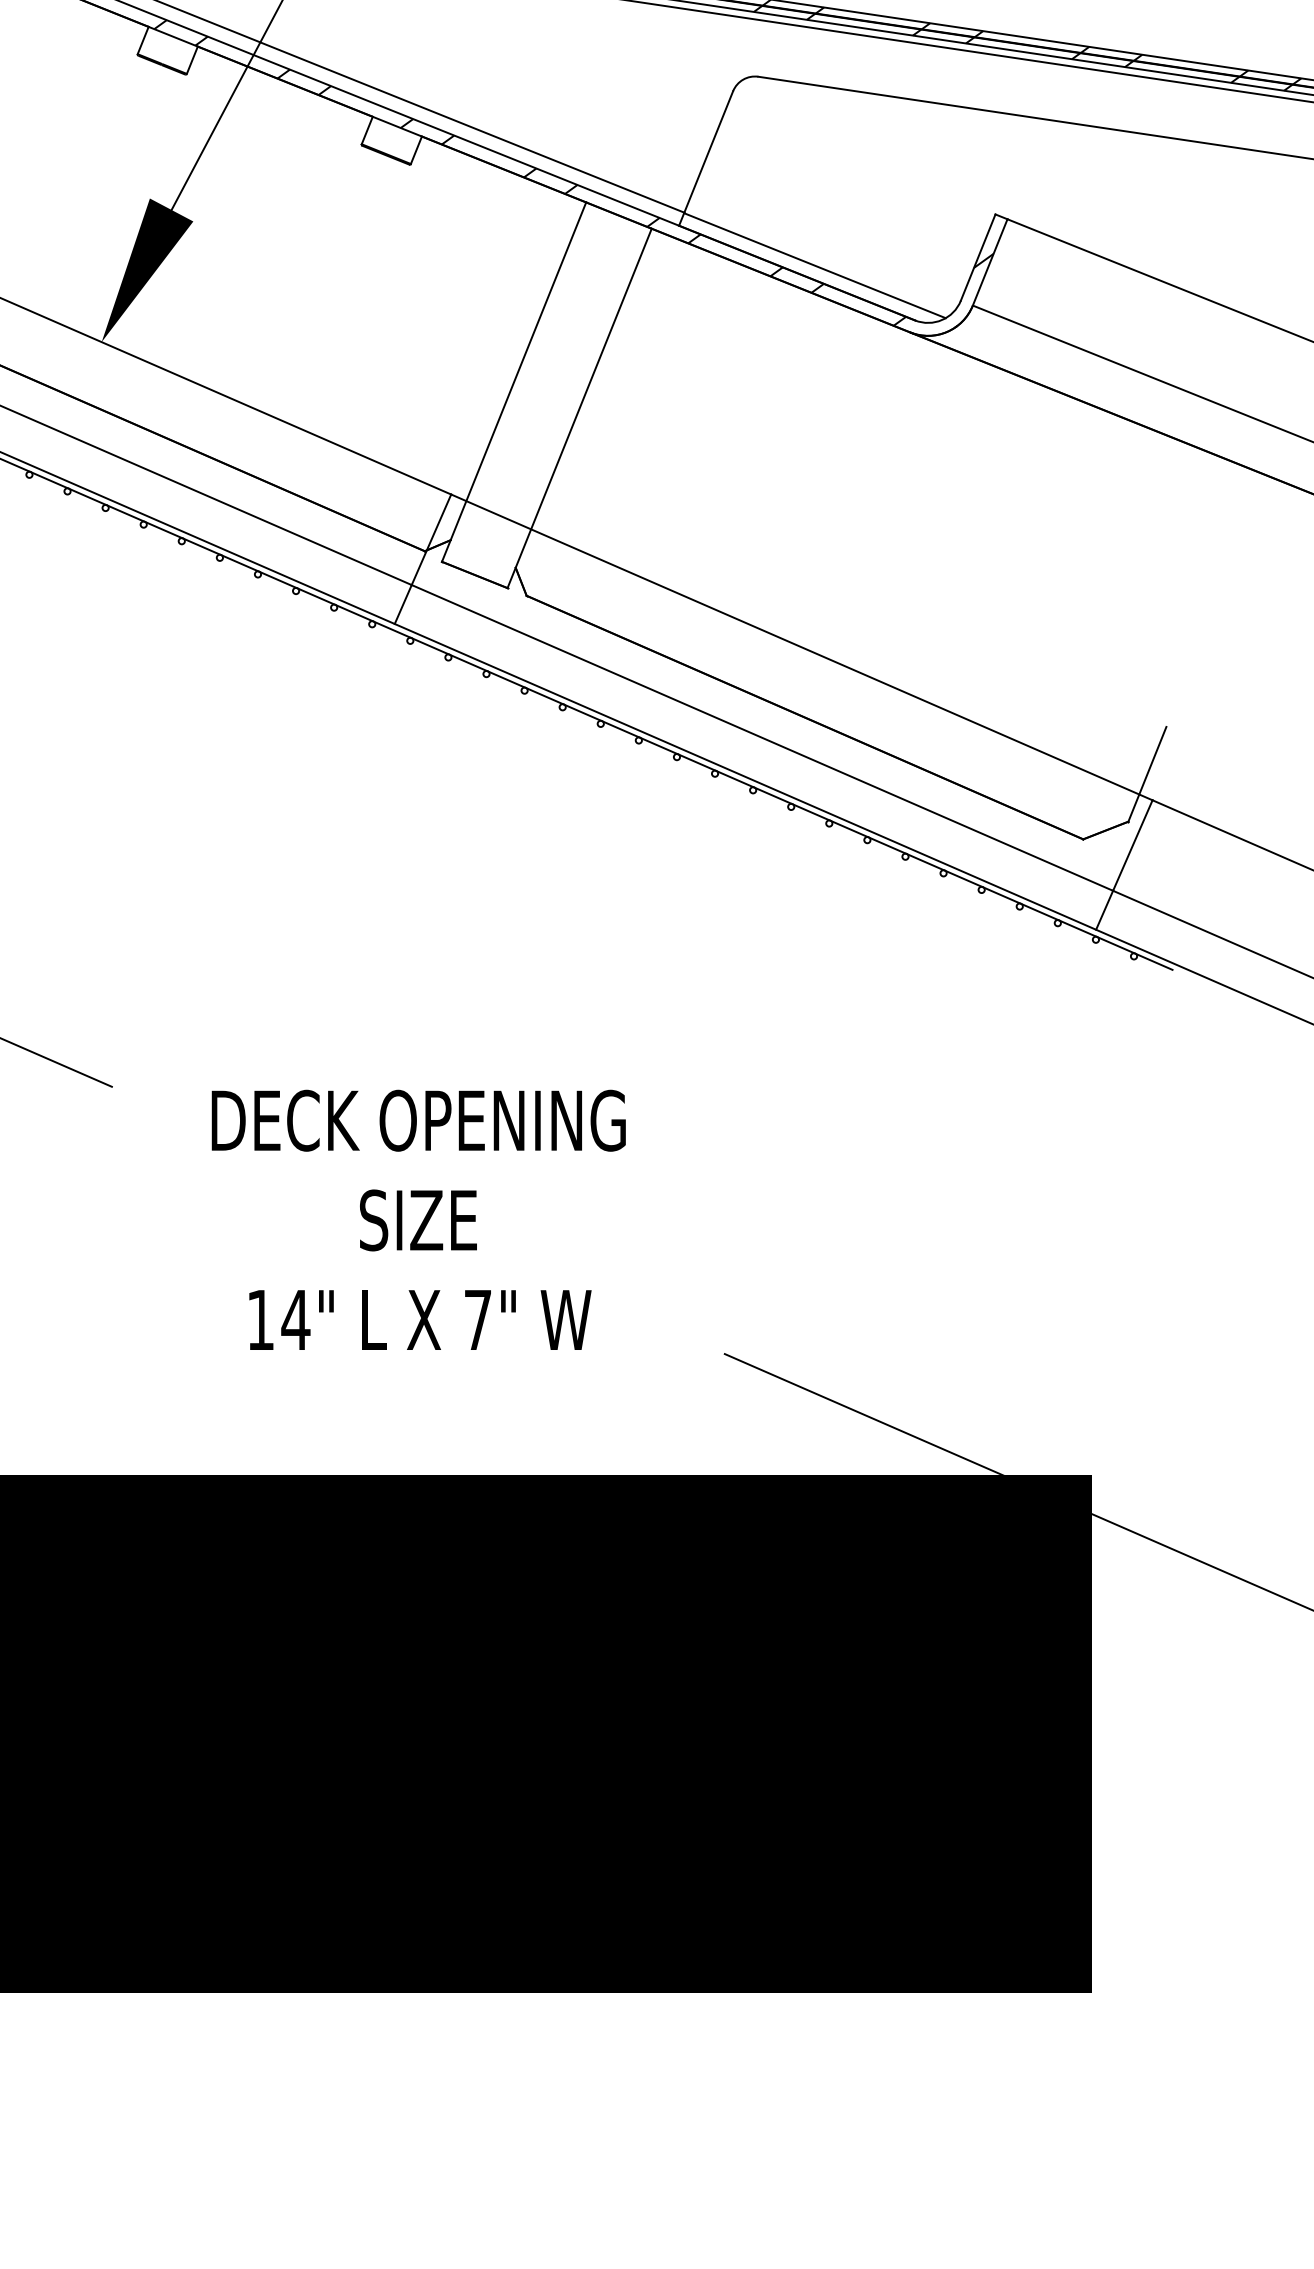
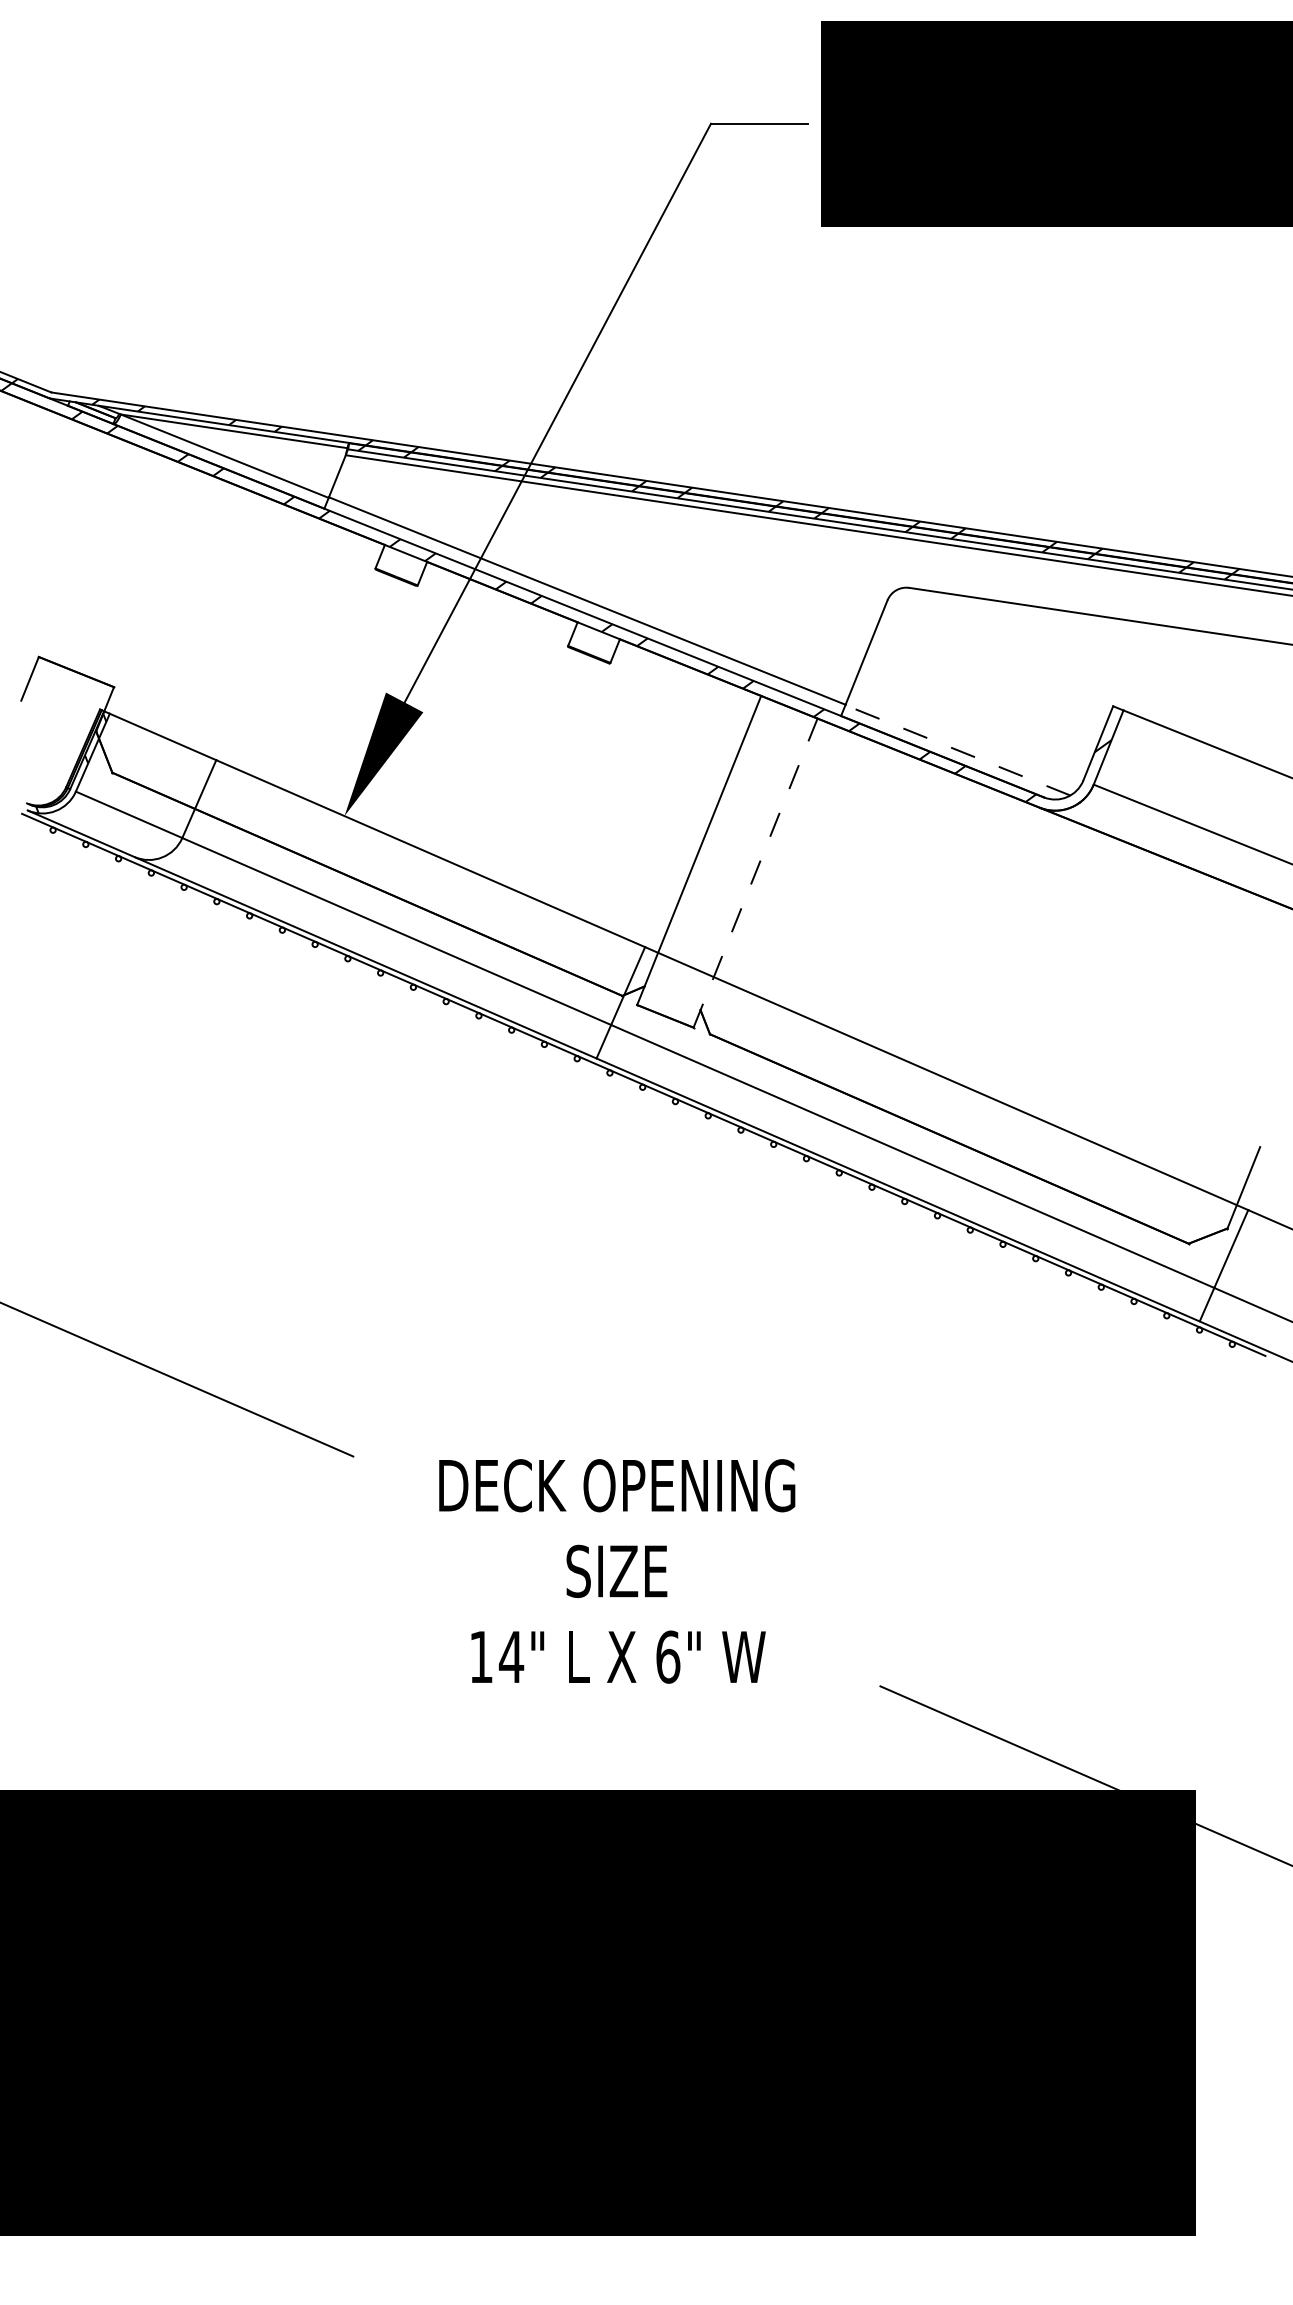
line: (814, 265) -> (957, 750), solid -> dashed
line: (579, 408) -> (755, 873), solid -> dashed
text: (478, 1319) -> (668, 1656), 7" -> 6"

